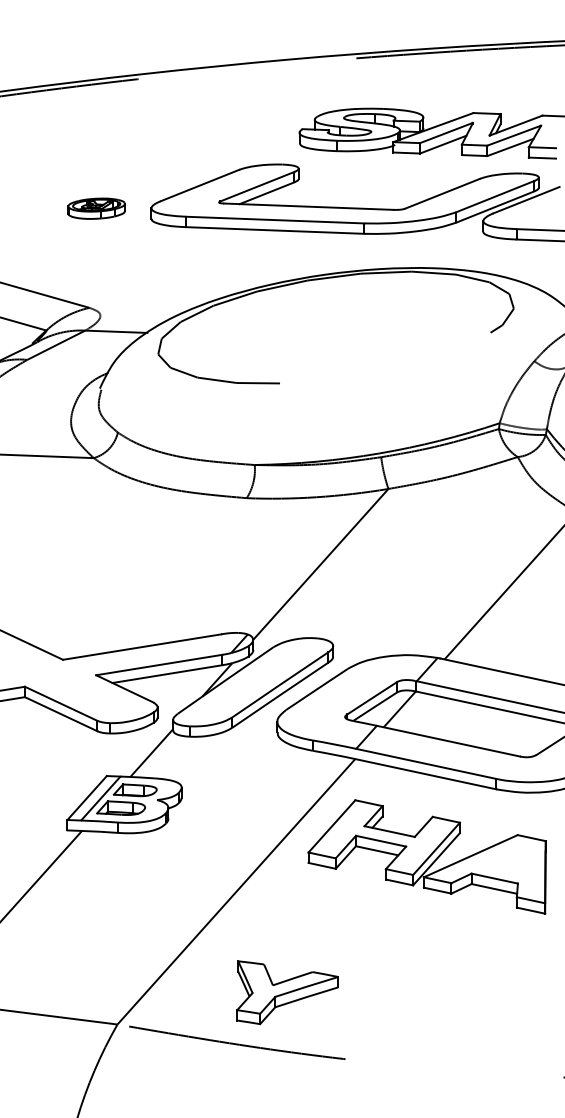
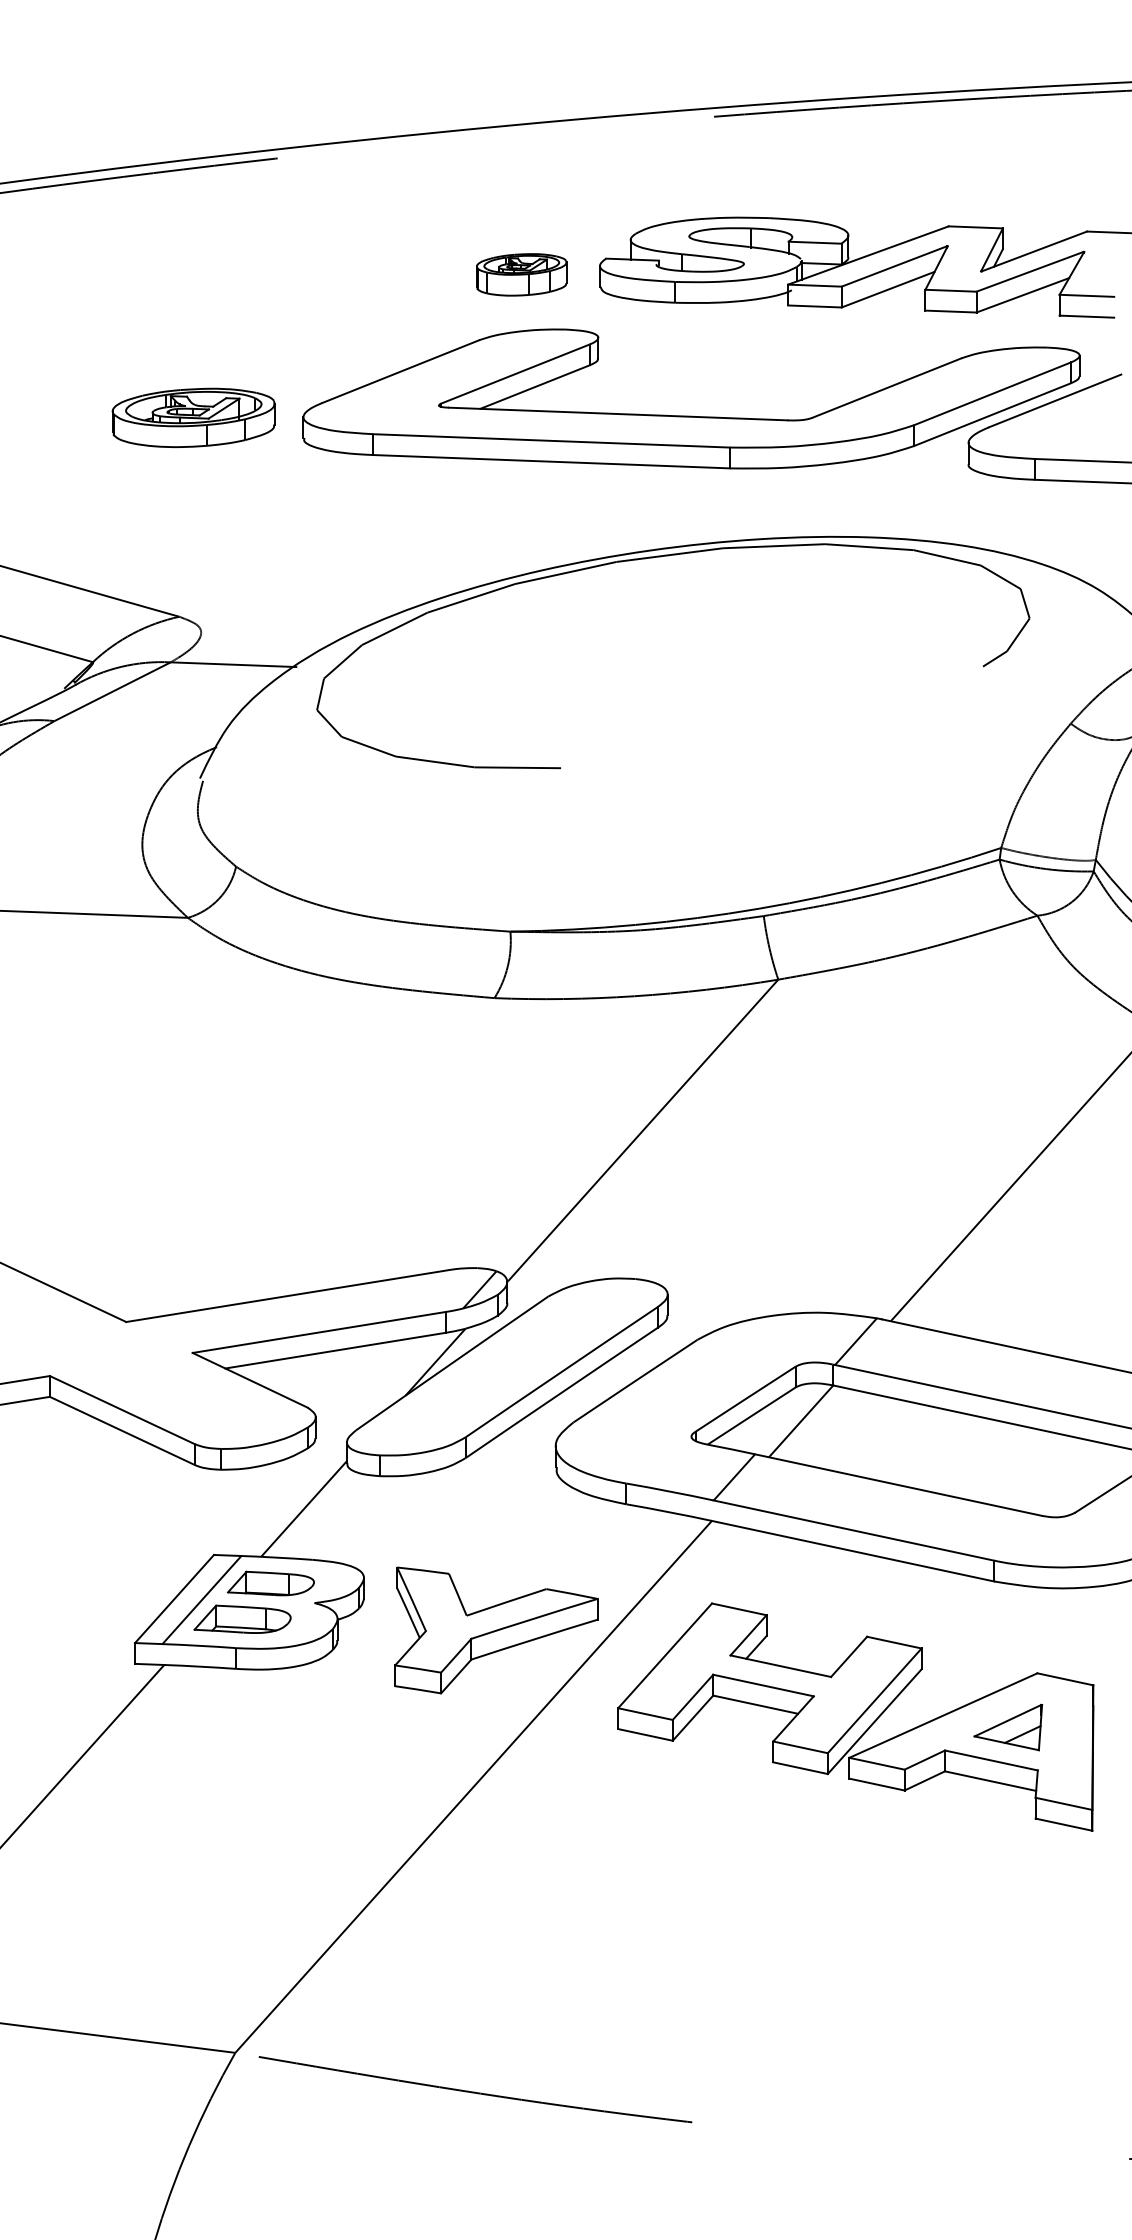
part: (260, 137) -> (521, 275), added
part: (96, 208) -> (193, 417), size x1.43
part: (503, 861) -> (1008, 1726), added
part: (287, 992) -> (495, 1629), moved

